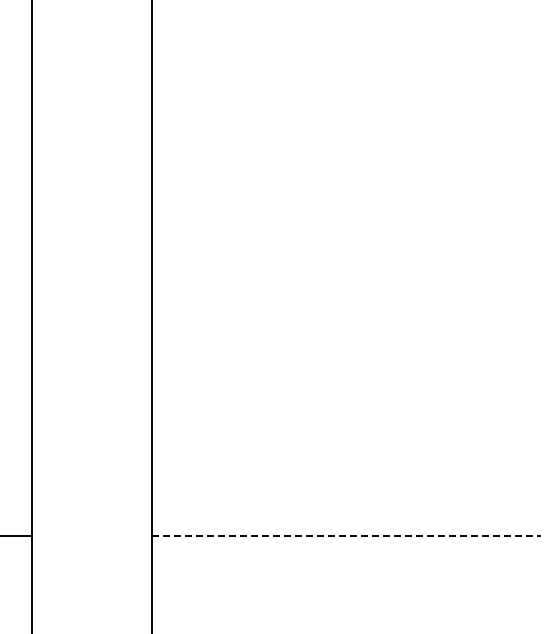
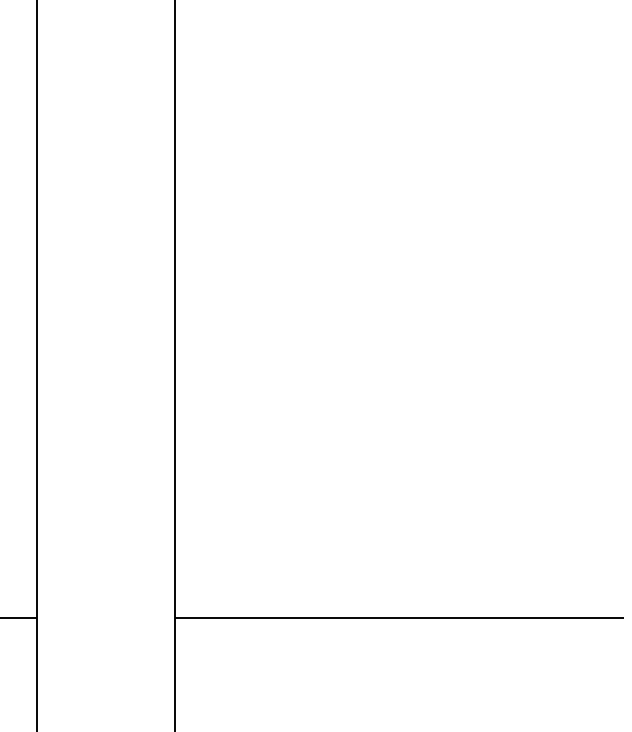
line: (346, 535) -> (399, 618), dashed -> solid

